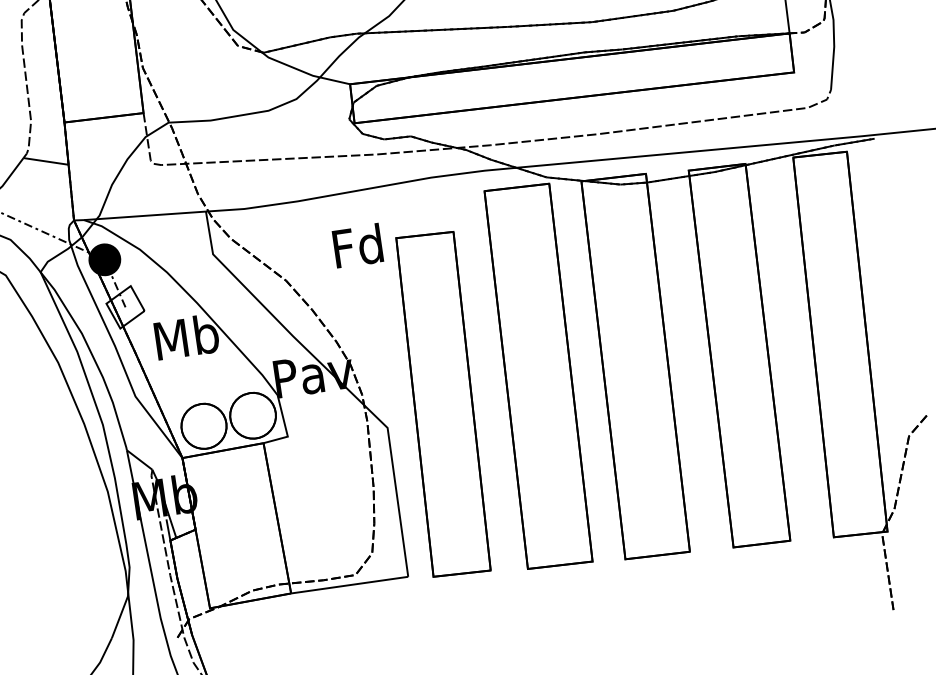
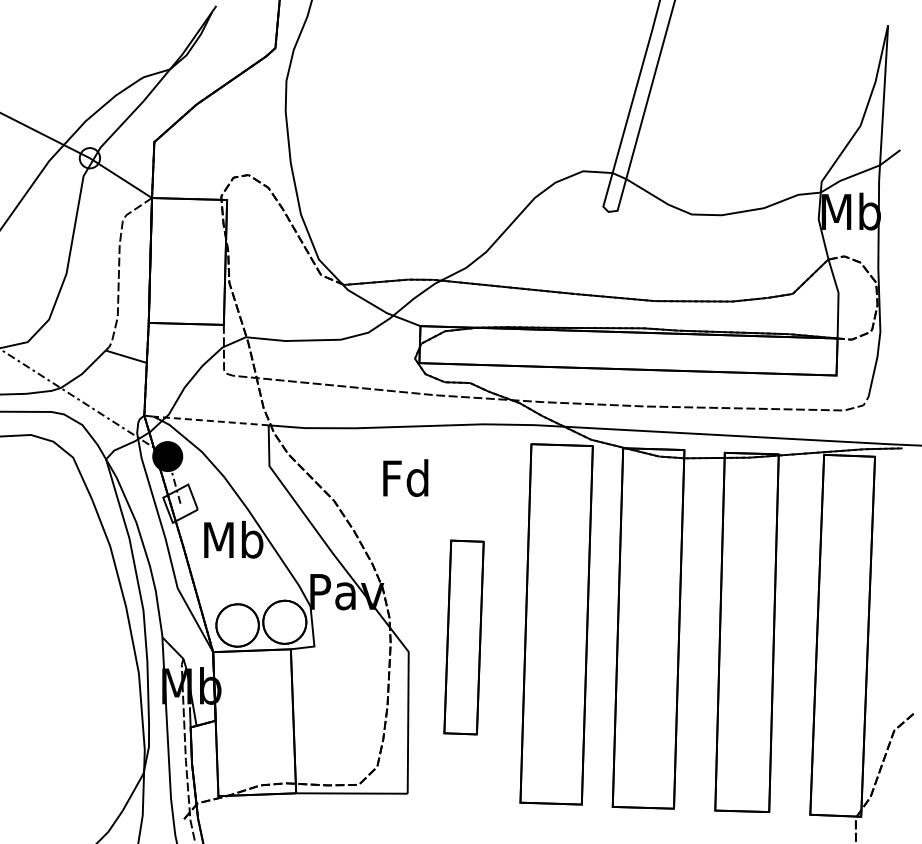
line: (145, 216) -> (211, 421), solid -> dashed
part: (442, 404) -> (463, 637), size x0.6

